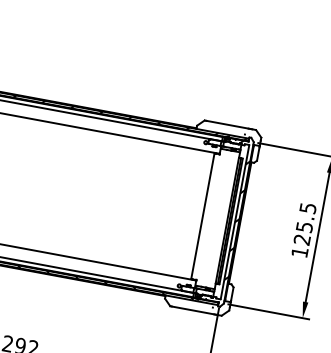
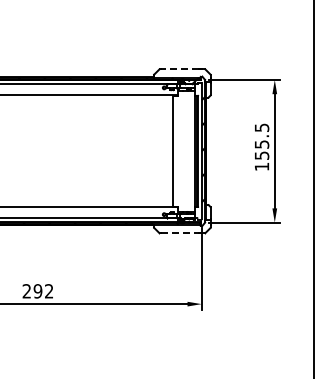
line: (227, 125) -> (179, 69), solid -> dashed
text: (301, 239) -> (261, 155), 125.5 -> 155.5
line: (192, 310) -> (179, 233), solid -> dashed

